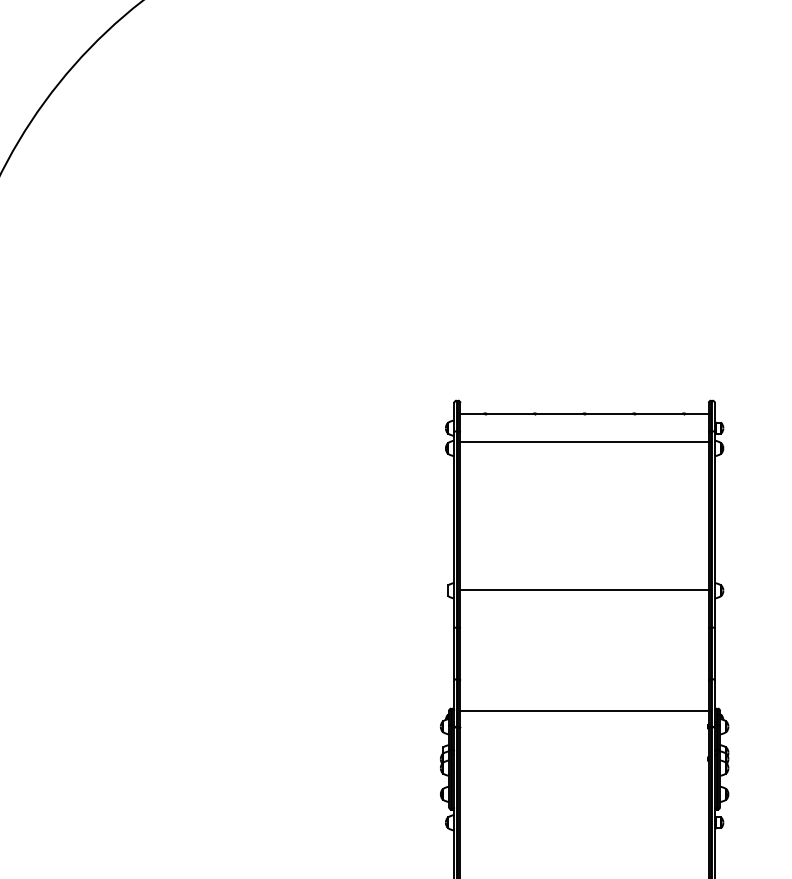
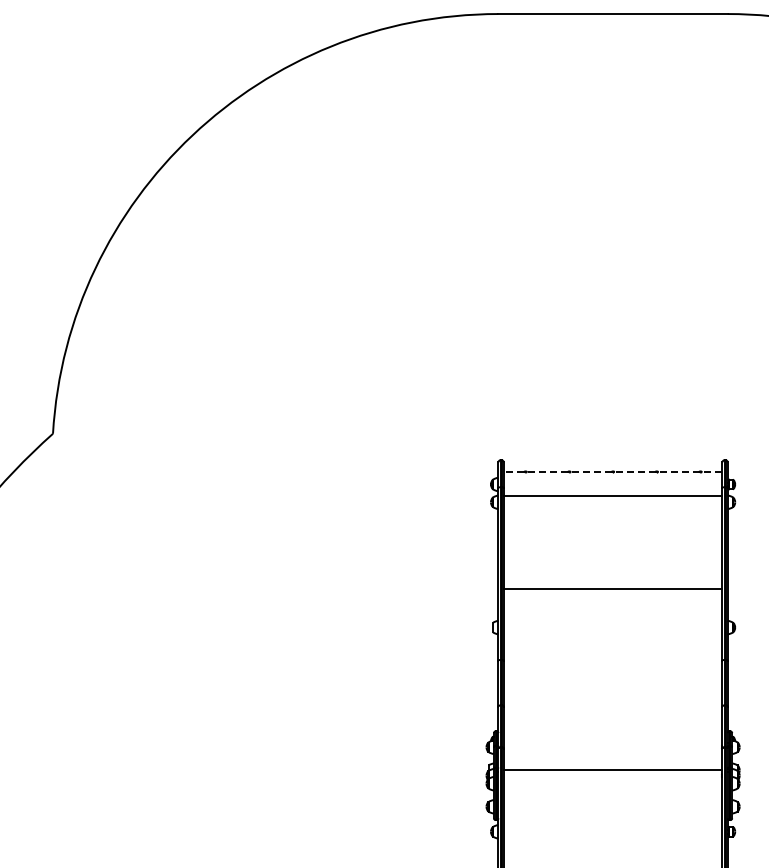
line: (583, 414) -> (612, 472), solid -> dashed
line: (583, 590) -> (612, 589), moved
line: (583, 711) -> (612, 770), moved

